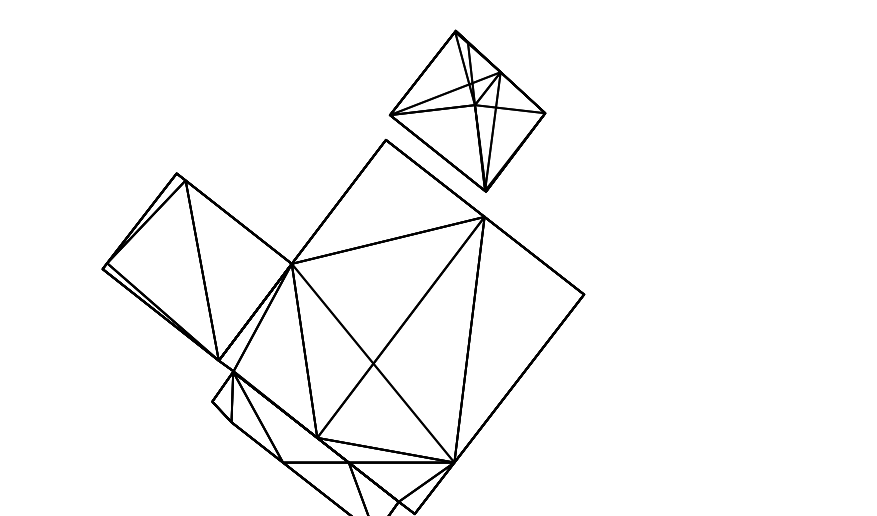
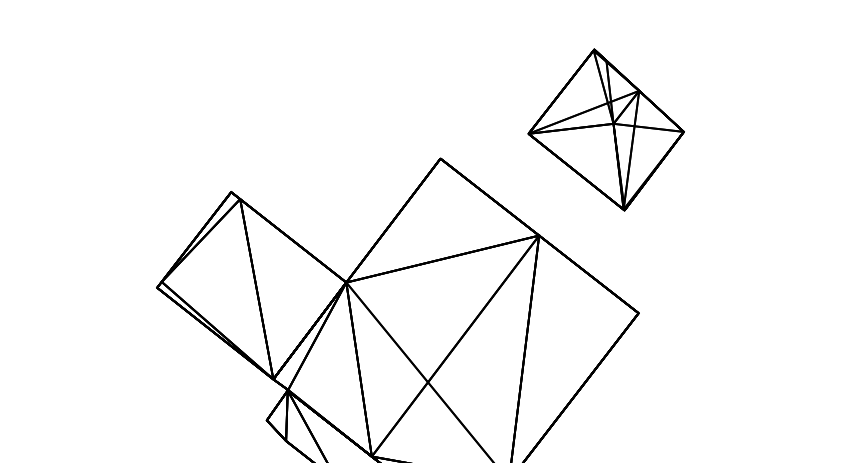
part: (467, 110) -> (606, 129), moved

